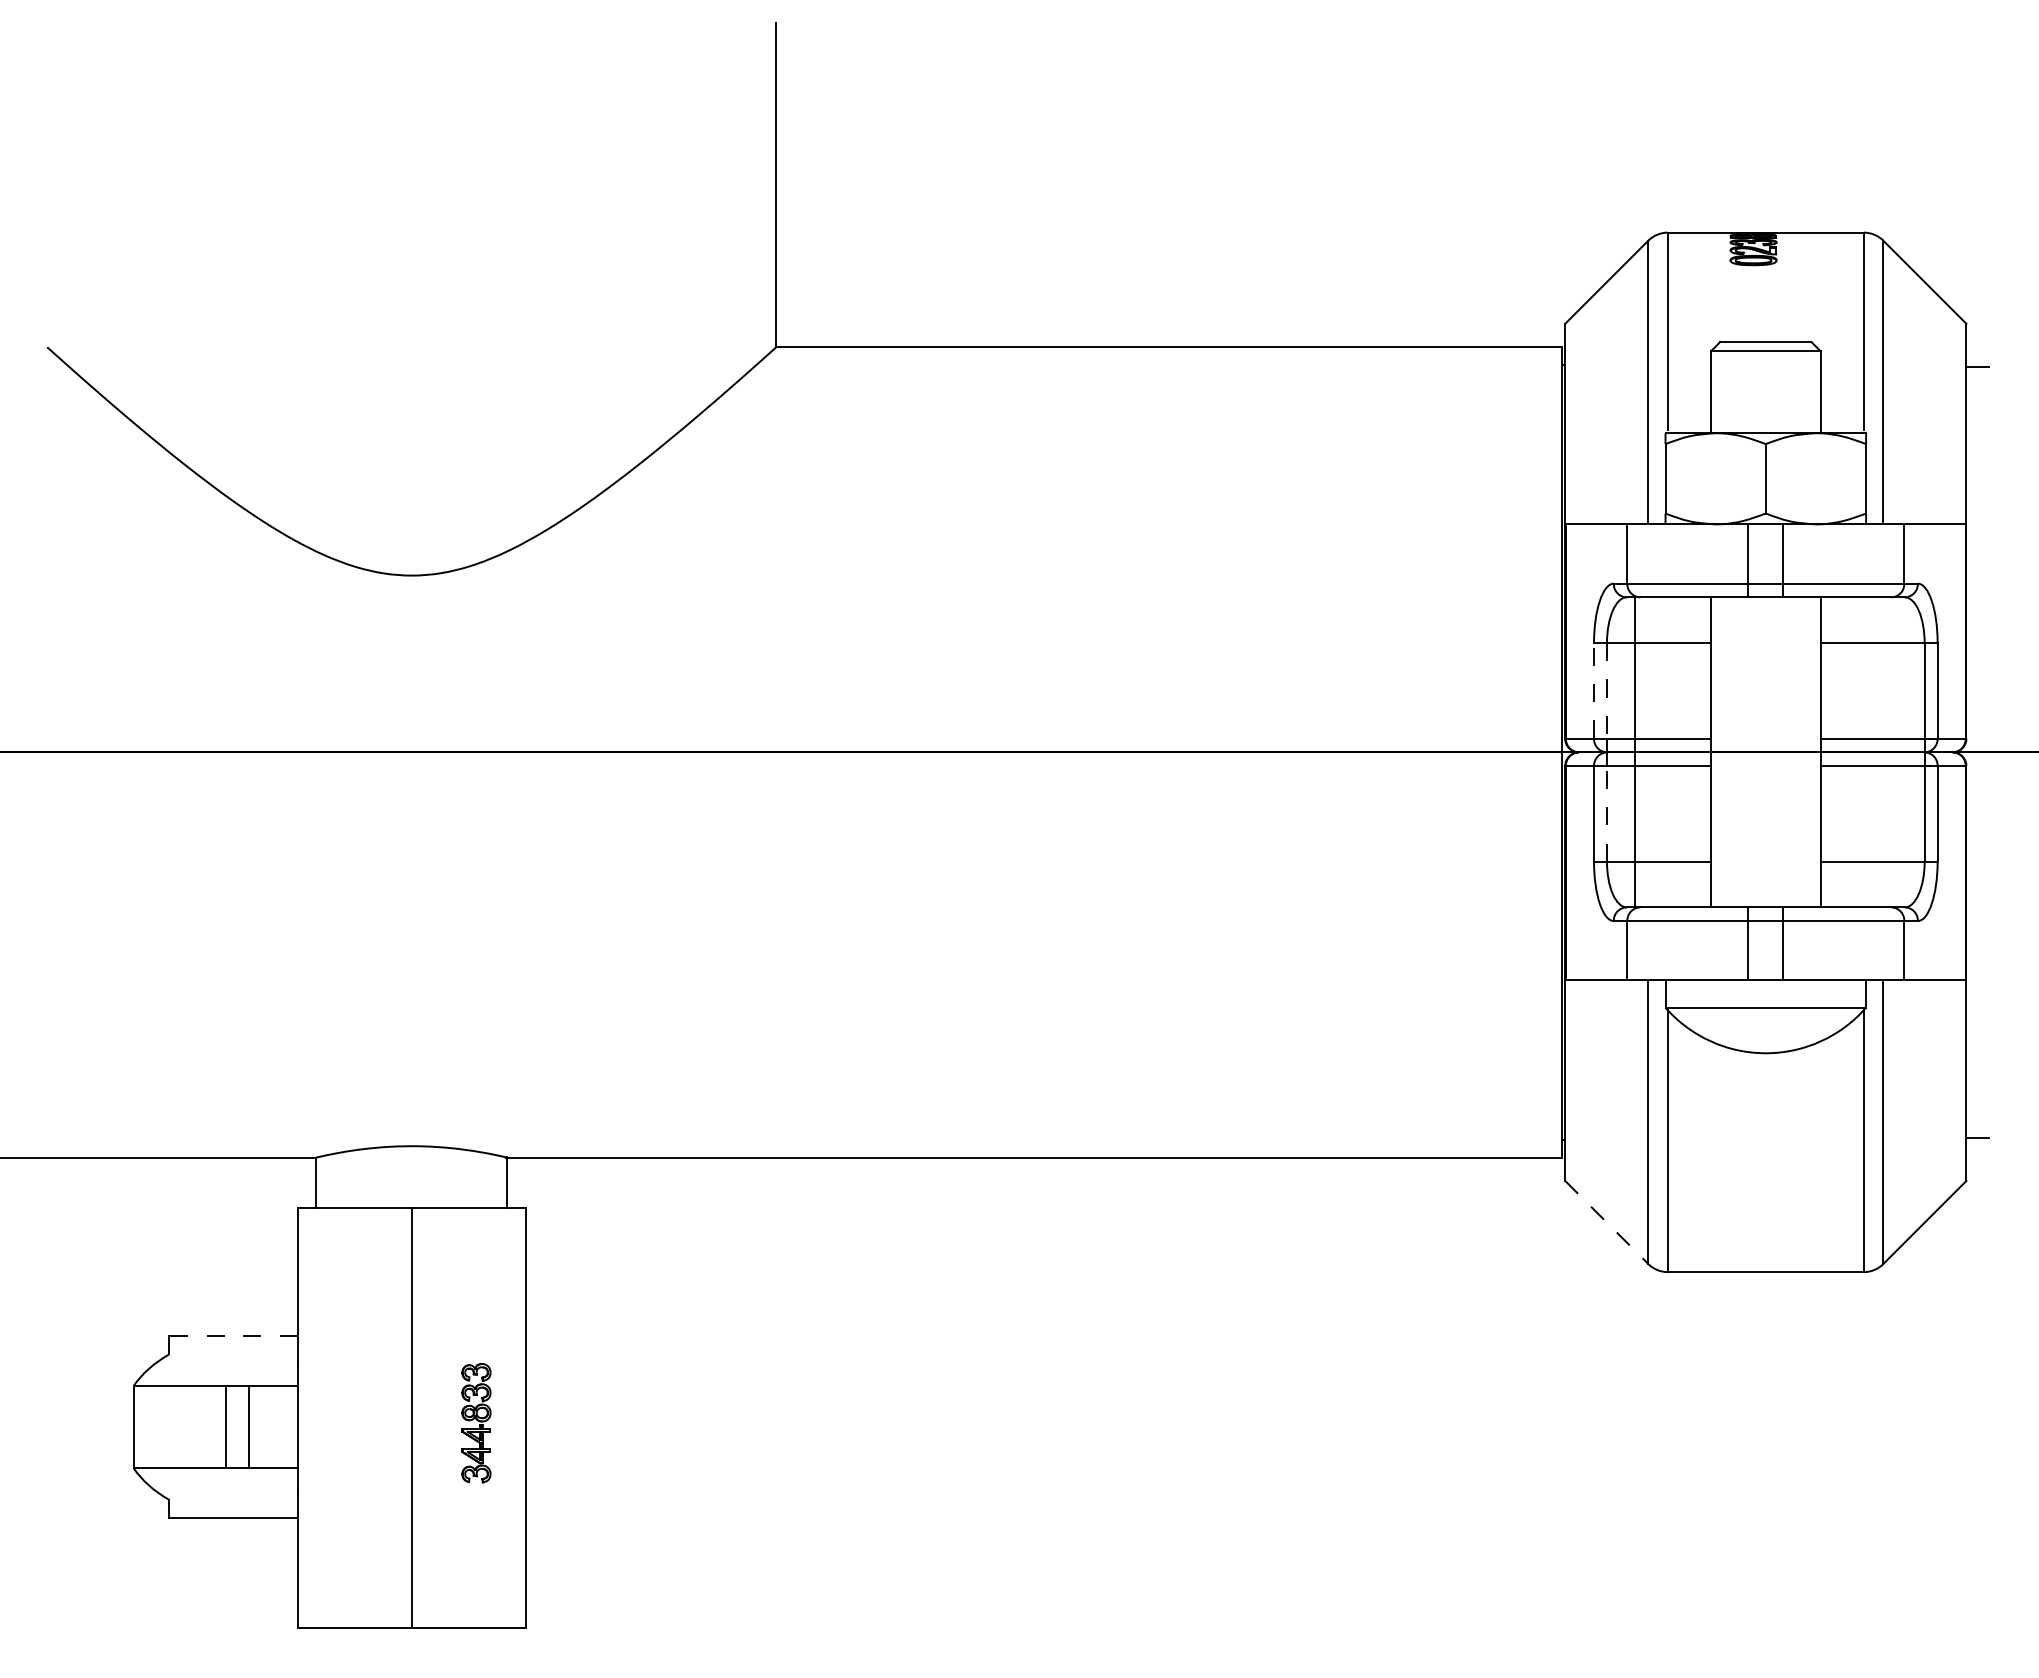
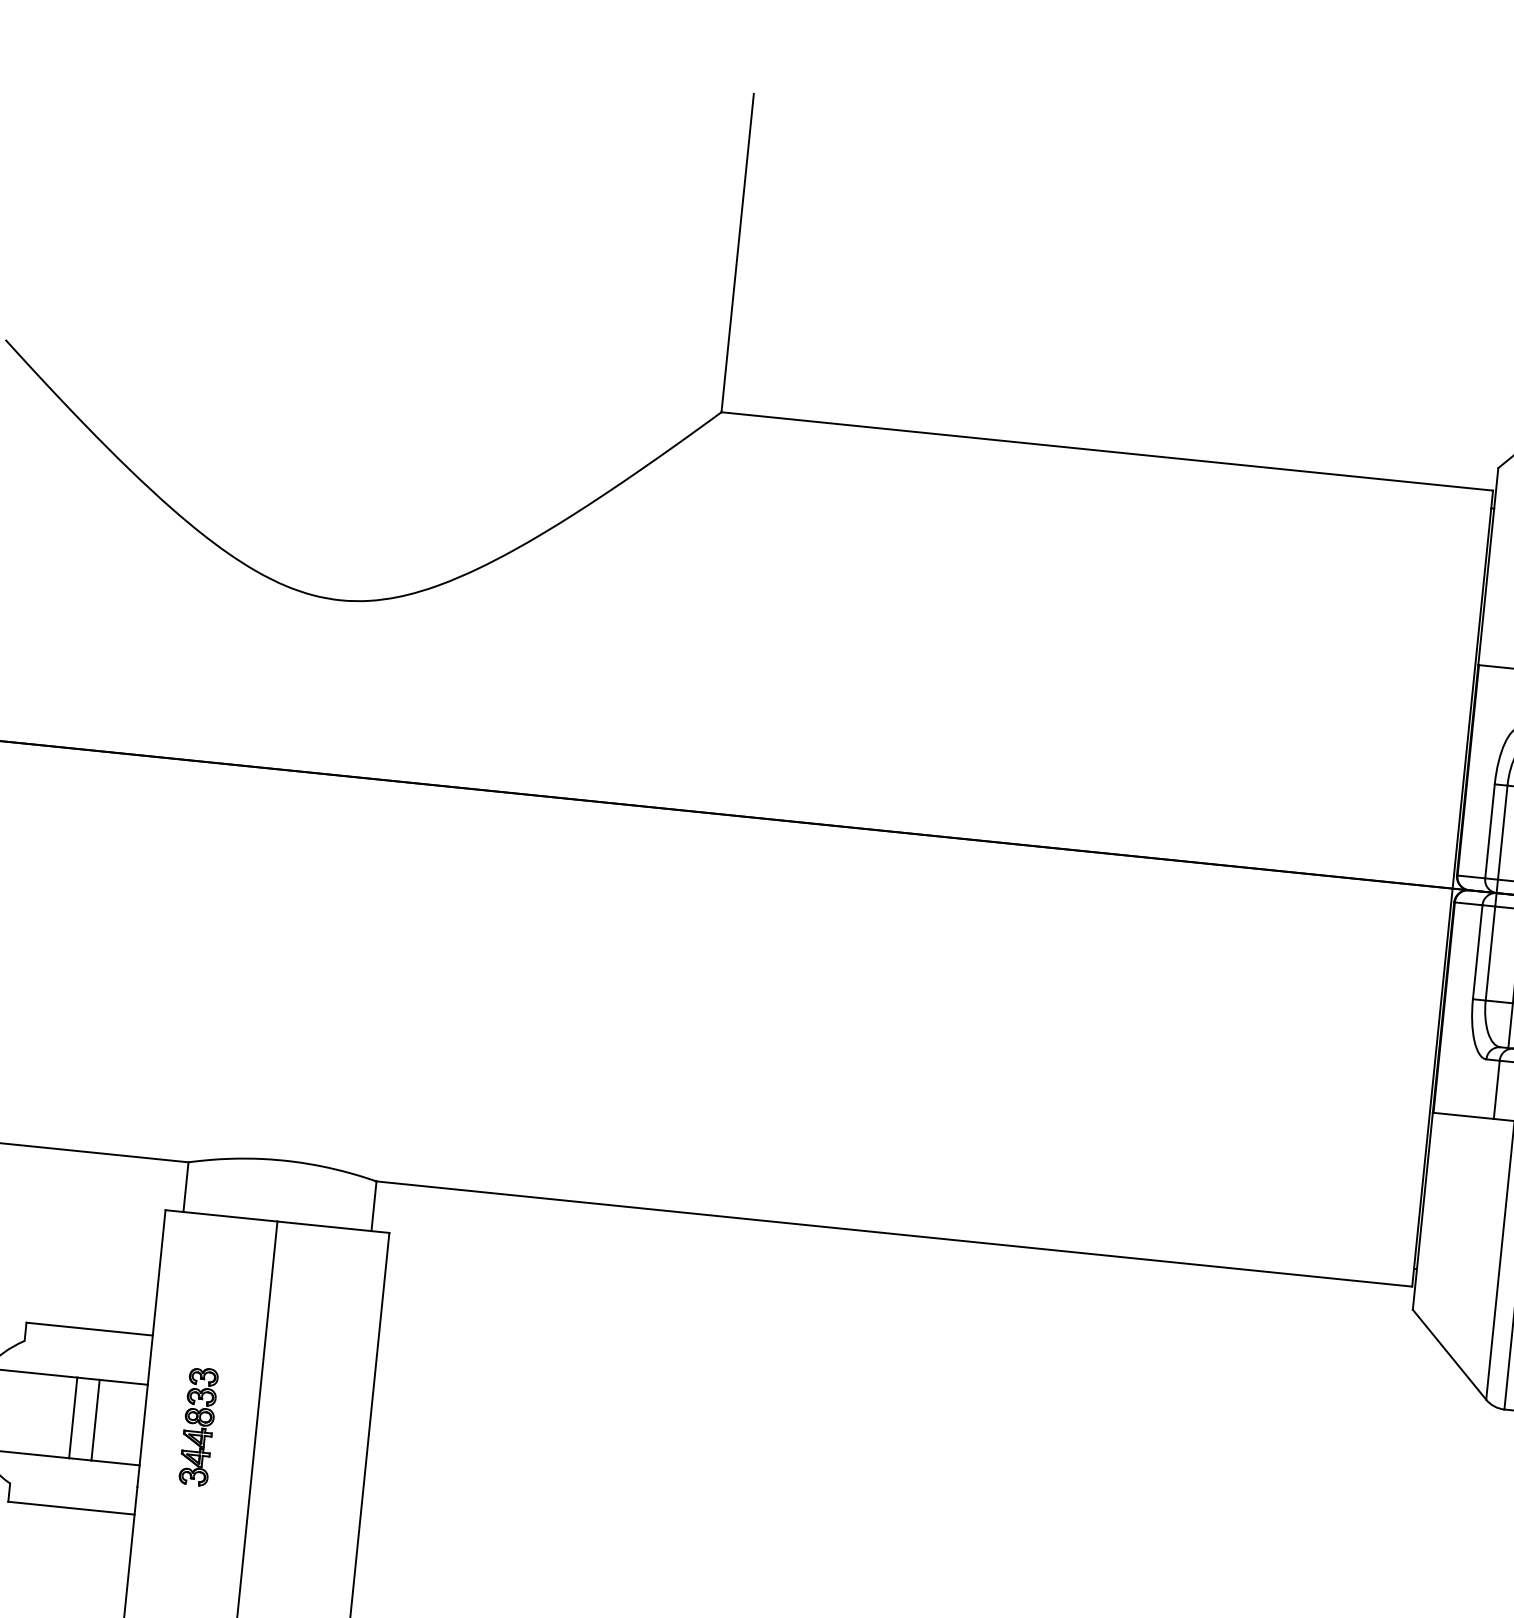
line: (1594, 690) -> (1490, 831), dashed -> solid
line: (1607, 690) -> (1503, 832), dashed -> solid
line: (1607, 813) -> (1491, 953), dashed -> solid
line: (1606, 1222) -> (1449, 1354), dashed -> solid
line: (232, 1335) -> (88, 1328), dashed -> solid
part: (476, 1423) -> (198, 1427), moved

